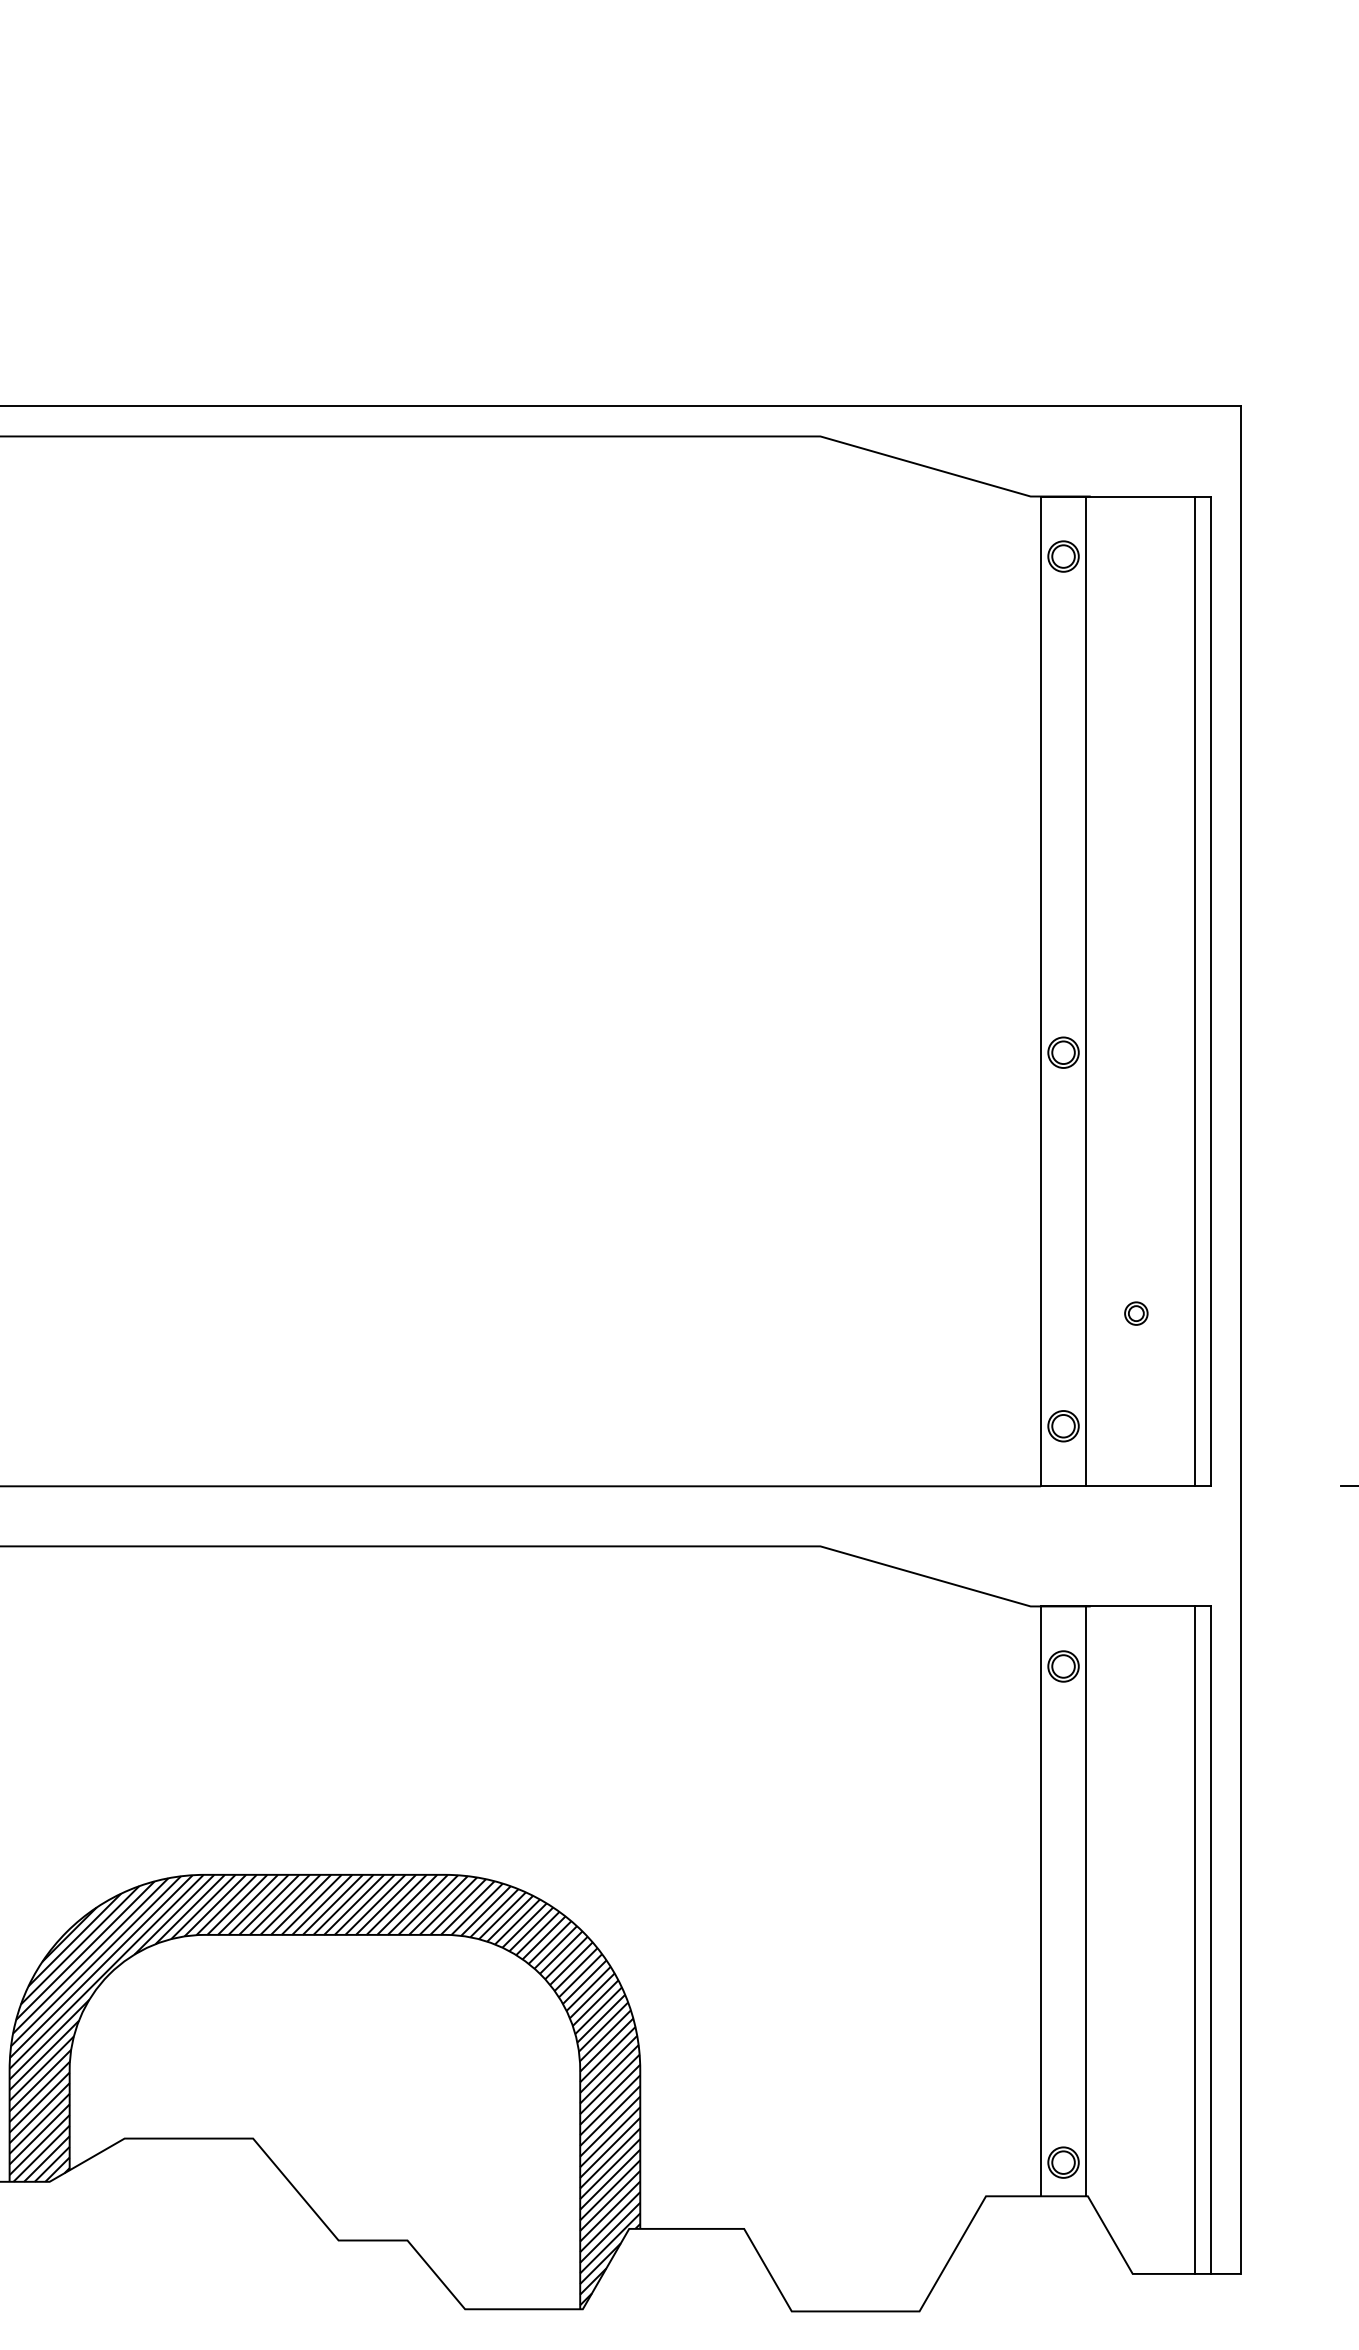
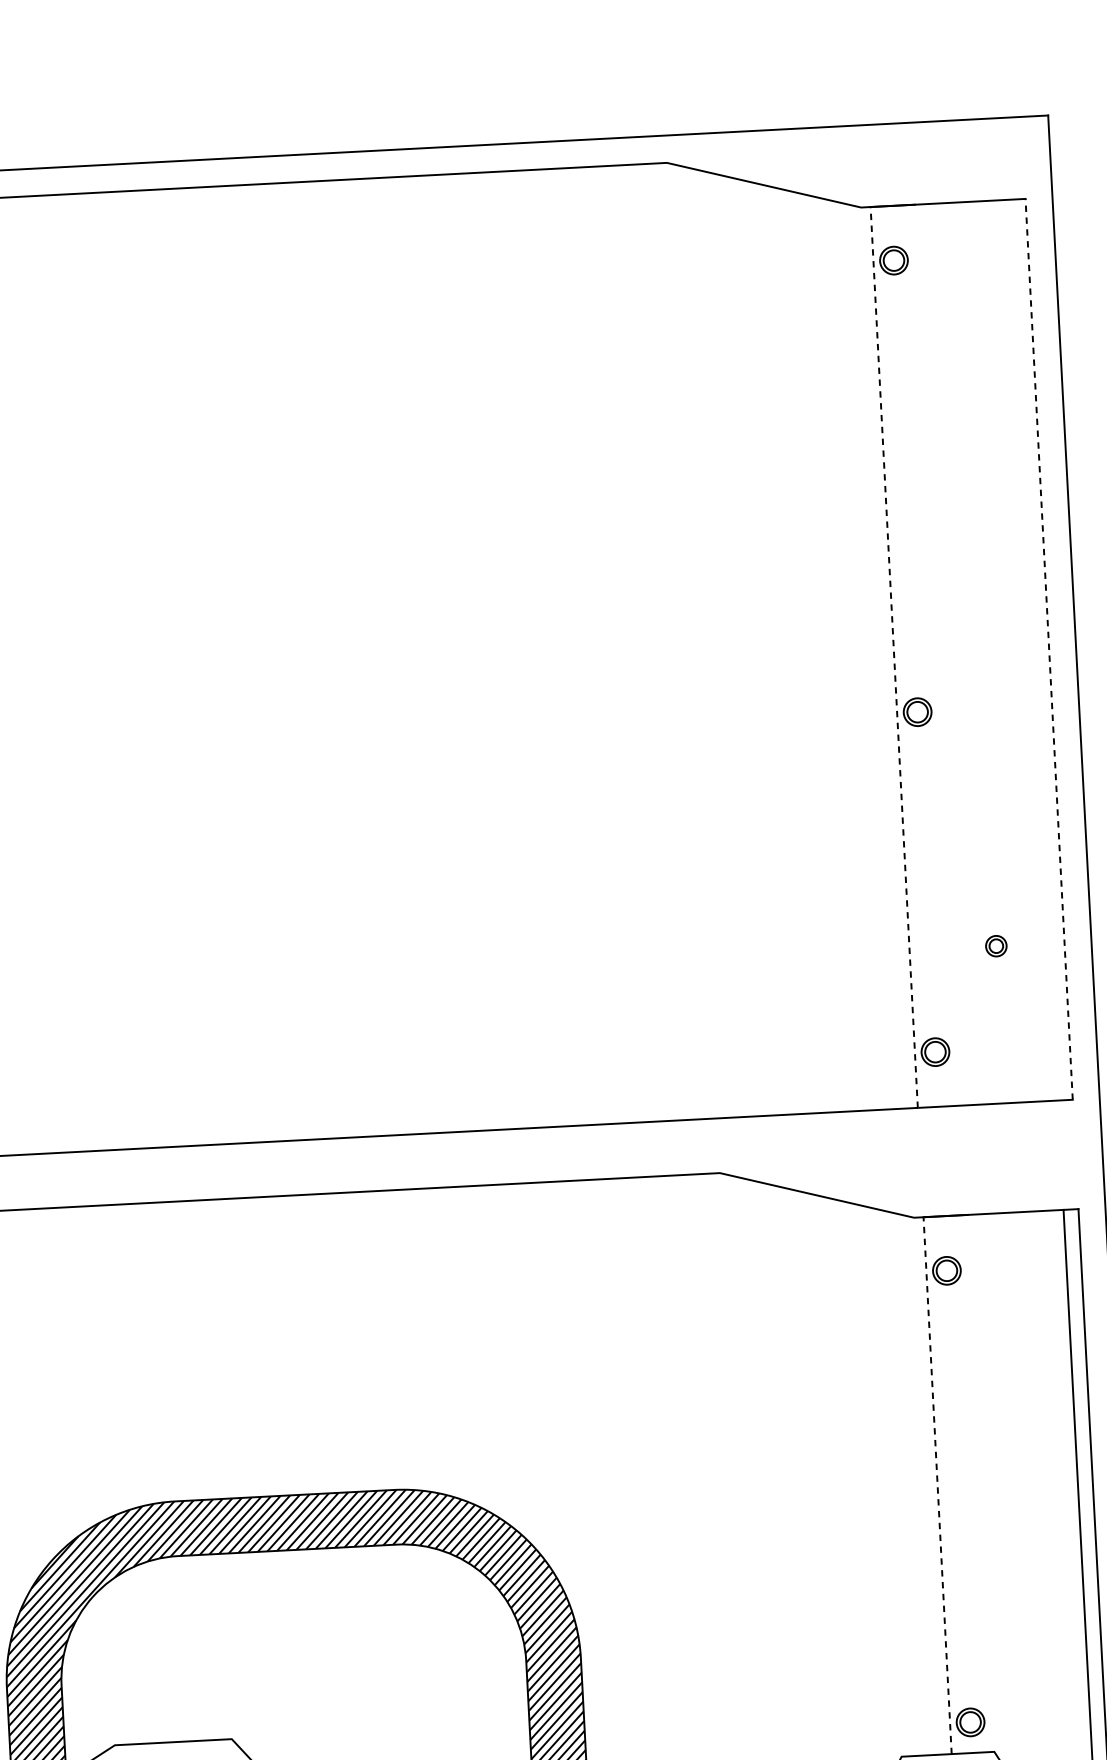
line: (1041, 991) -> (894, 657), solid -> dashed
line: (1086, 991) -> (935, 655), removed
line: (1194, 991) -> (1033, 650), removed
line: (1211, 991) -> (1049, 649), solid -> dashed
line: (1041, 1901) -> (938, 1485), solid -> dashed
line: (1086, 1901) -> (979, 1483), removed

